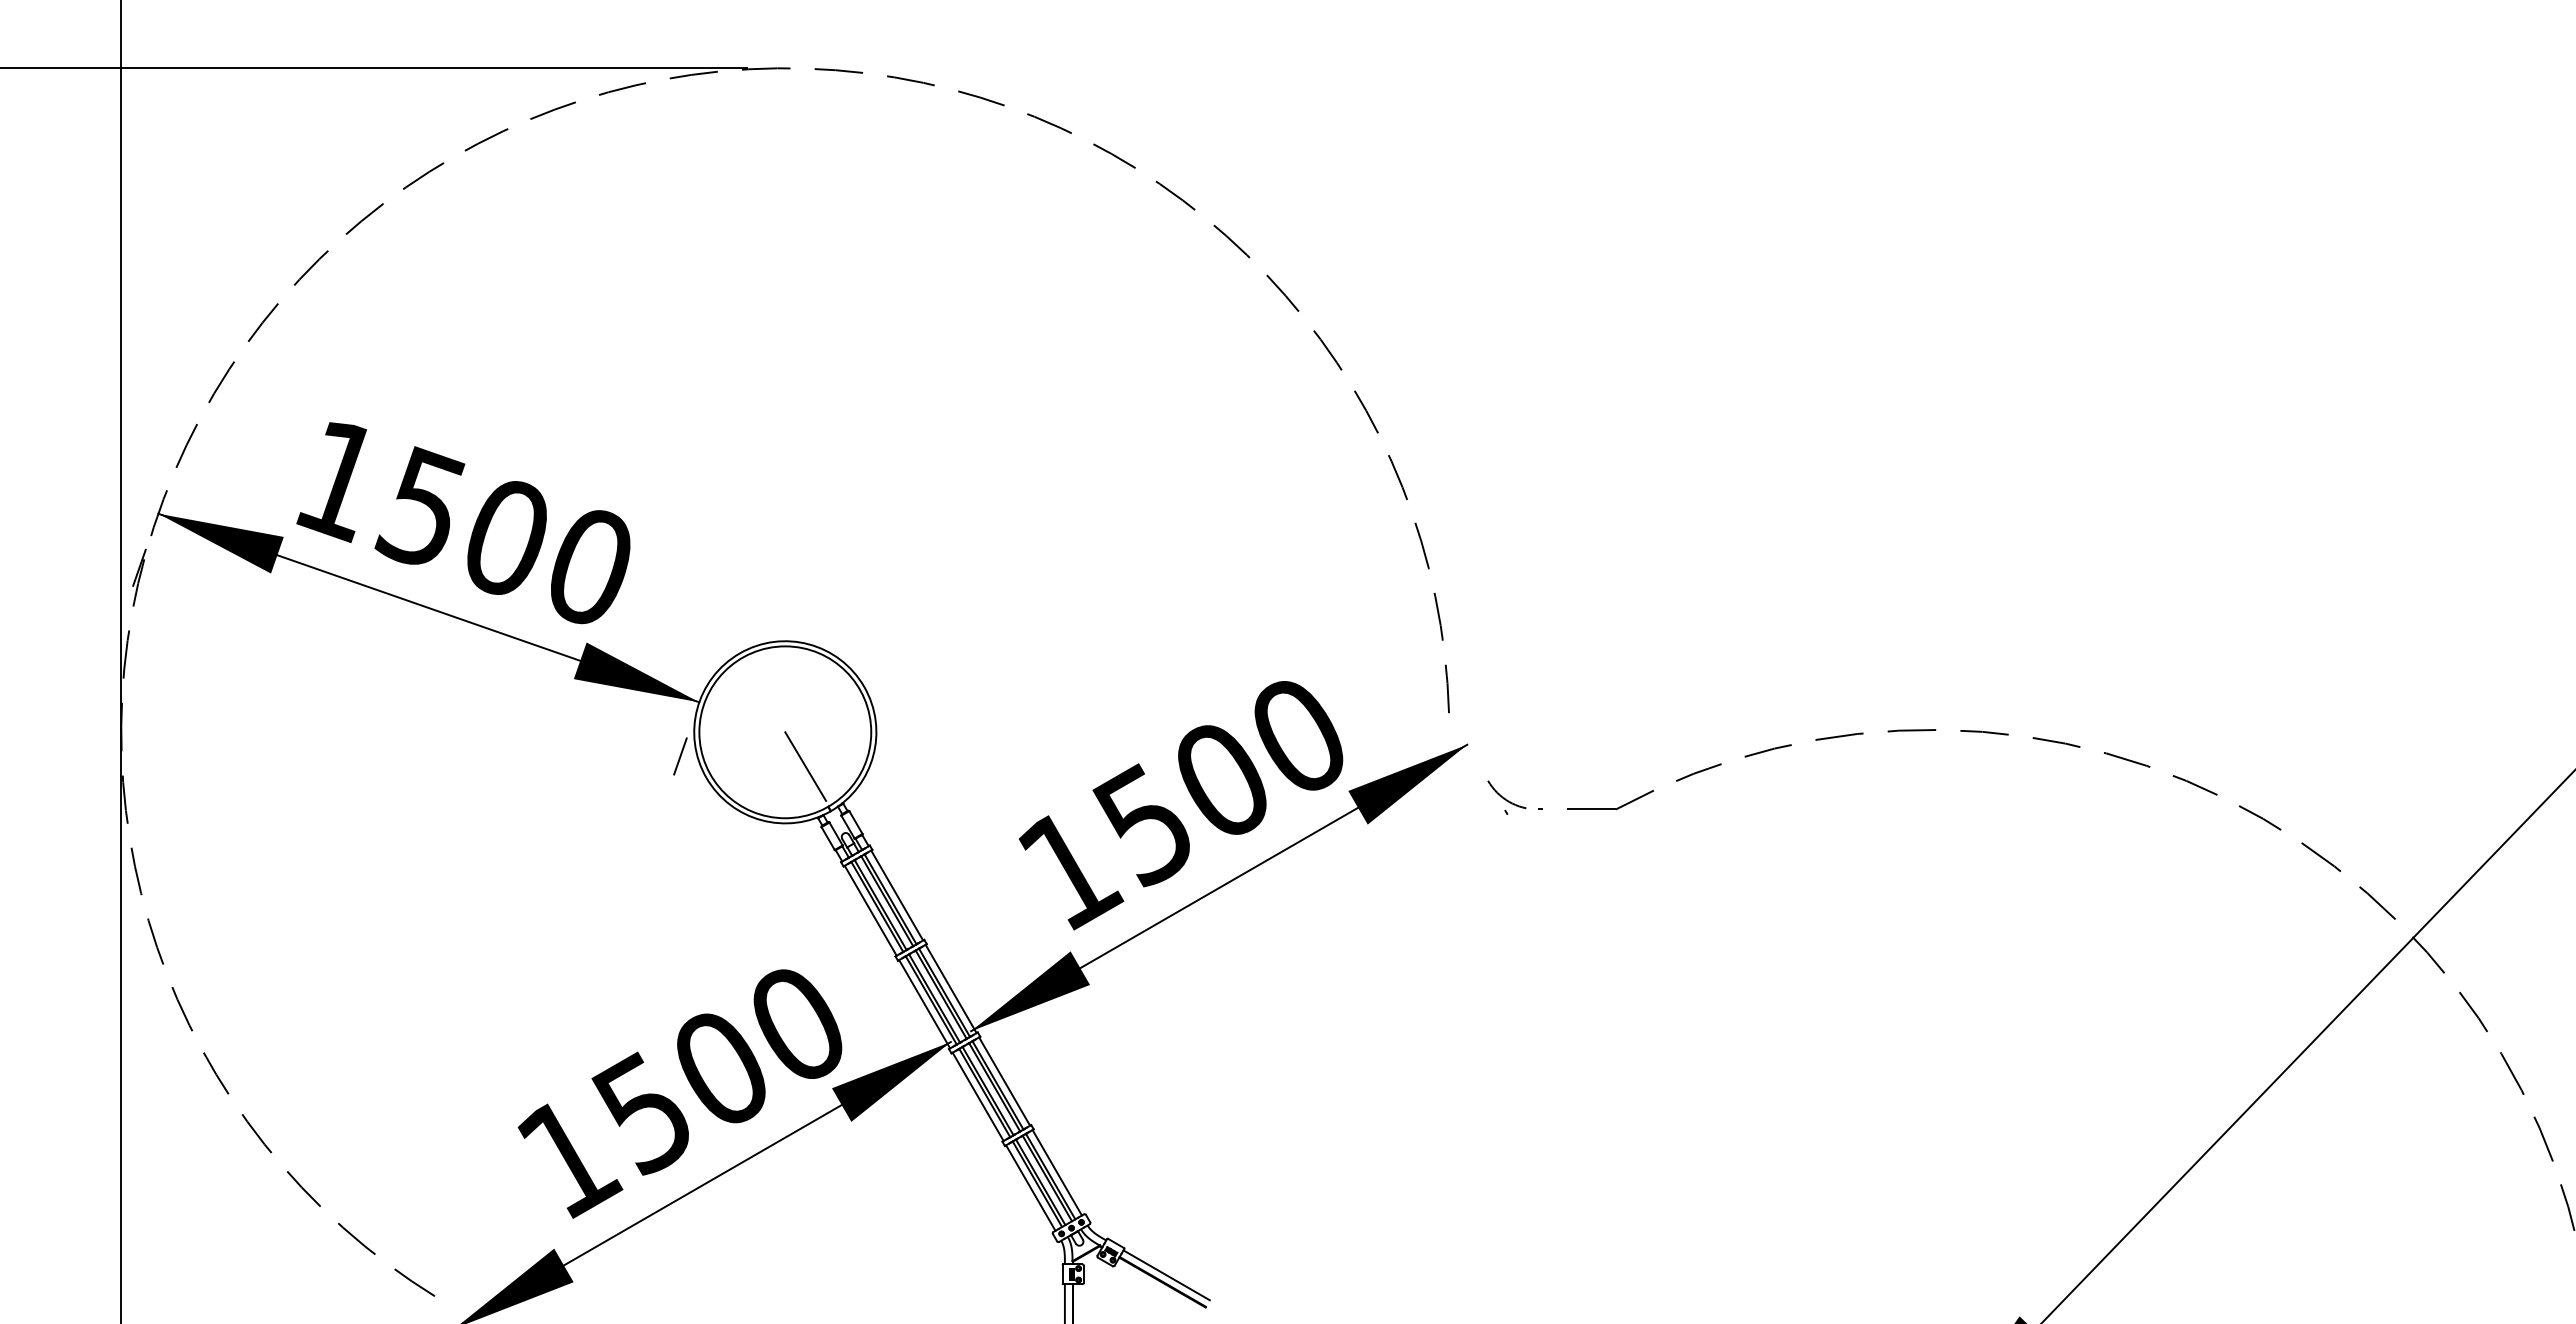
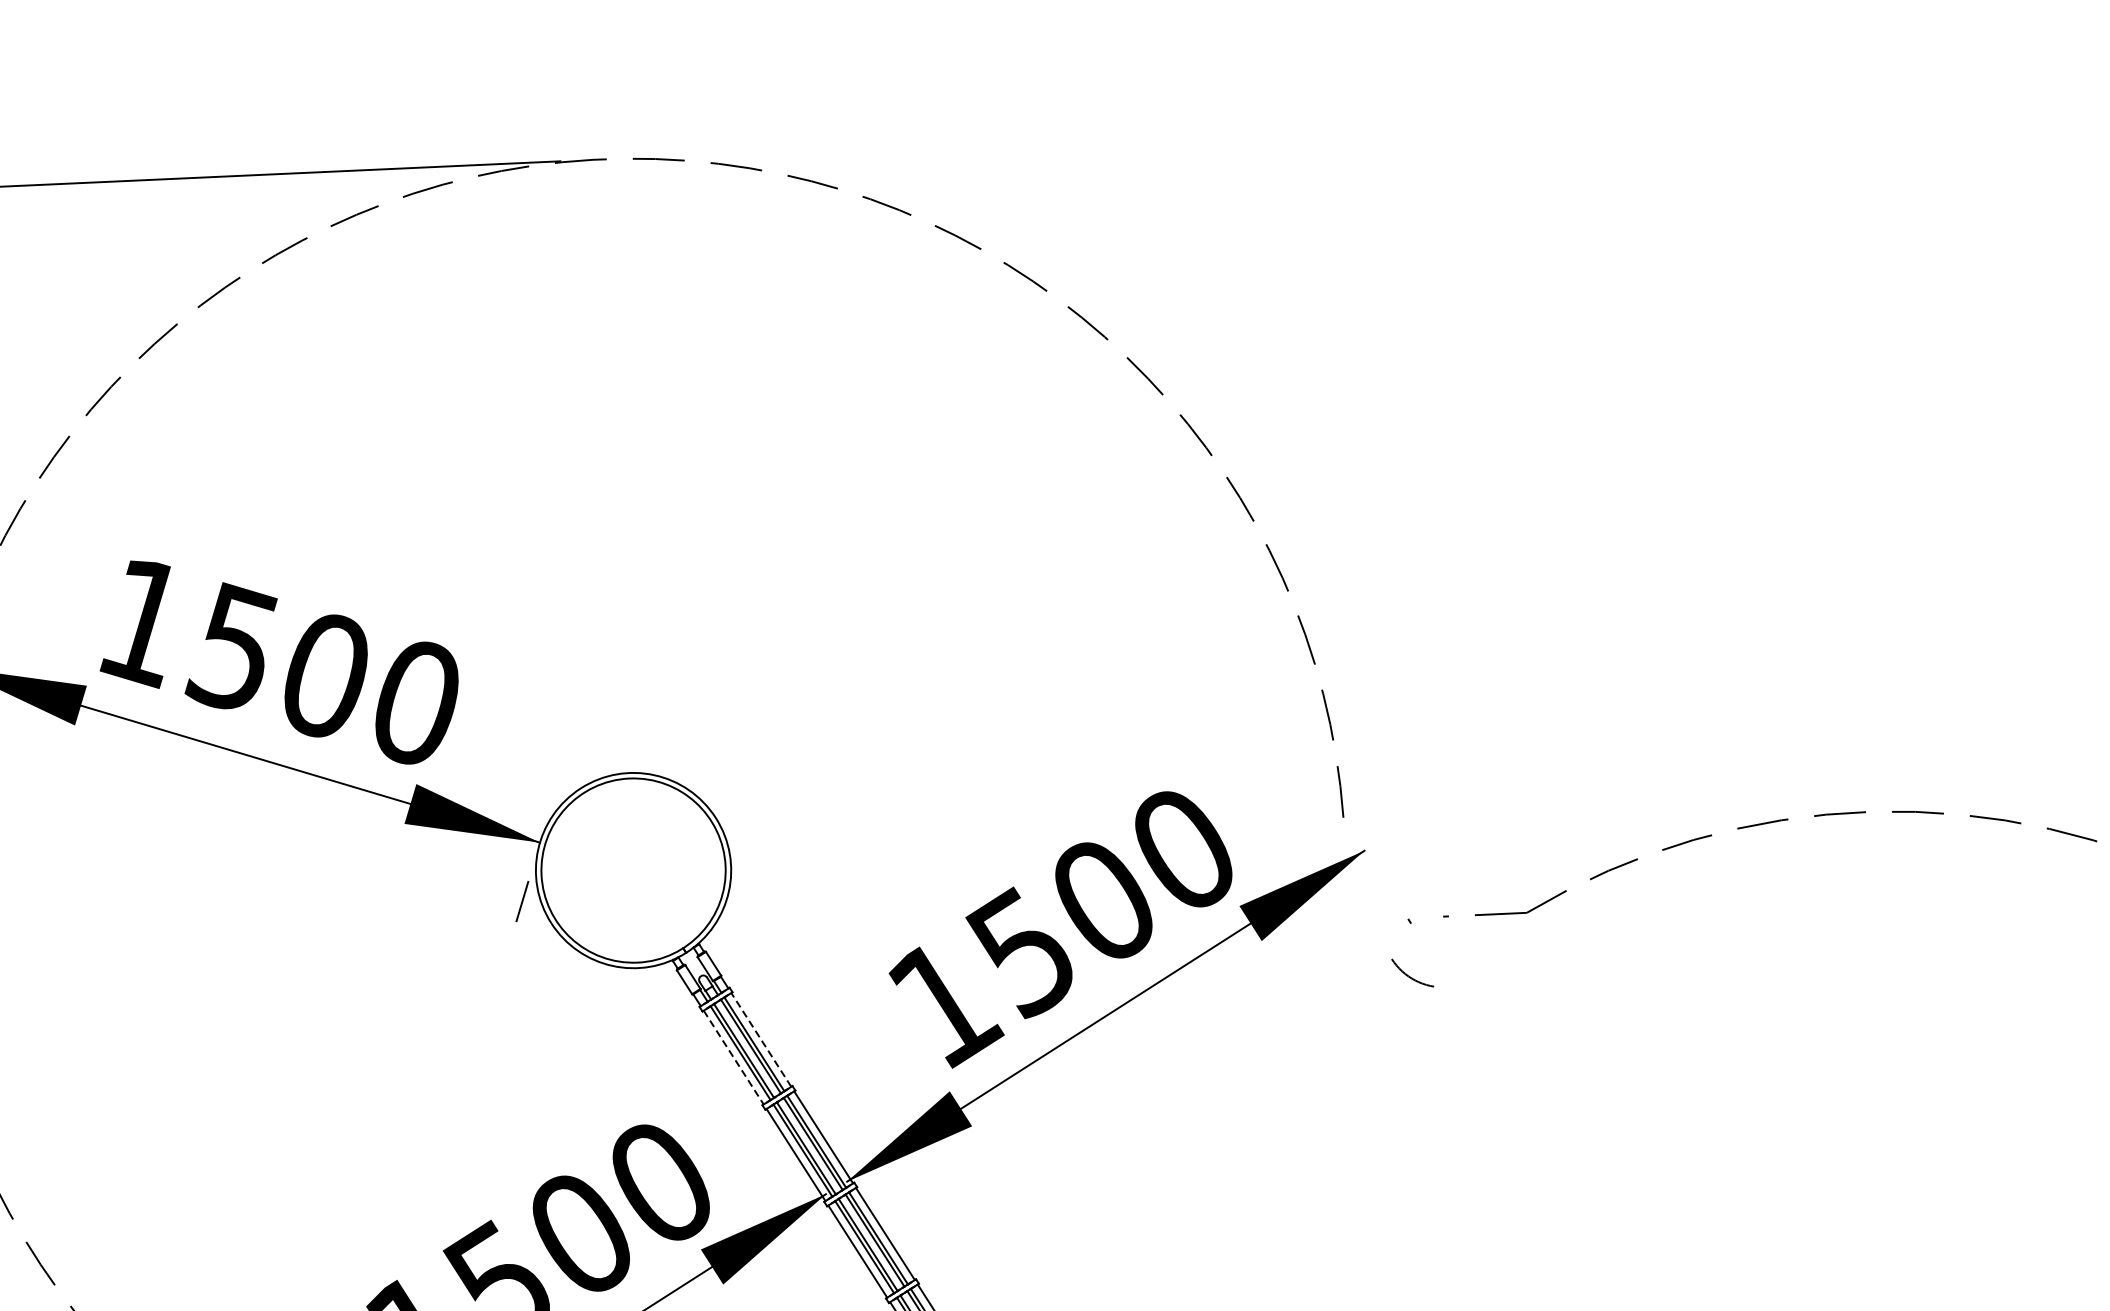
line: (805, 766) -> (656, 906), removed
arc: (1503, 796) -> (1409, 975), moved
line: (897, 895) -> (761, 1039), solid -> dashed
line: (870, 910) -> (733, 1057), solid -> dashed

